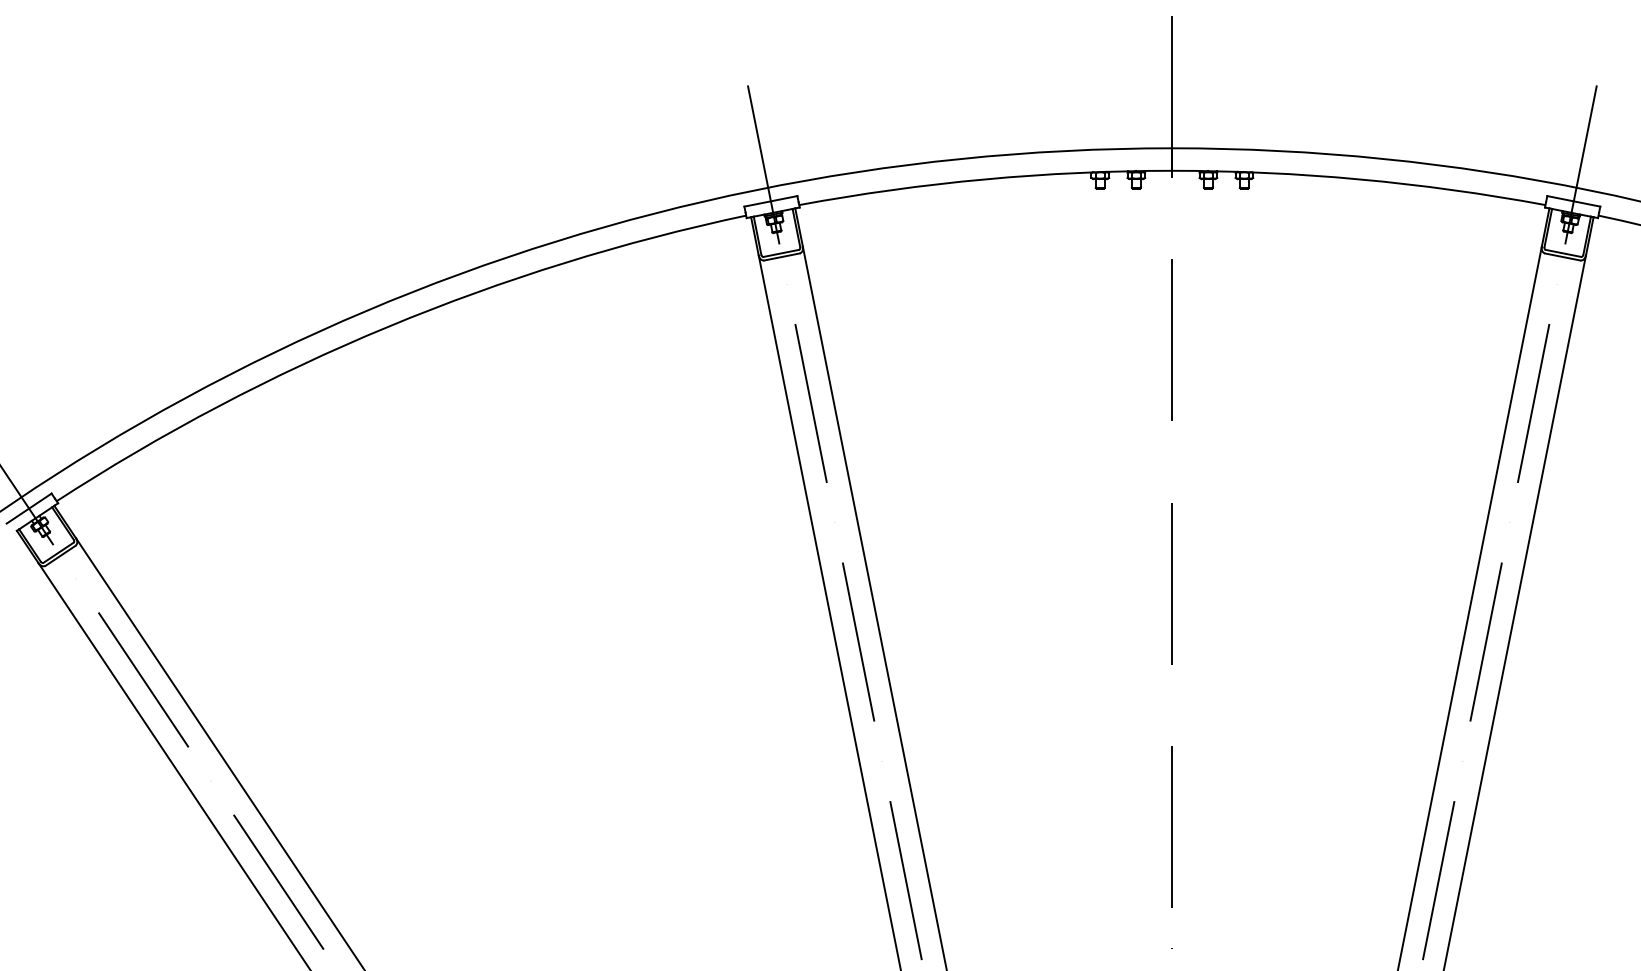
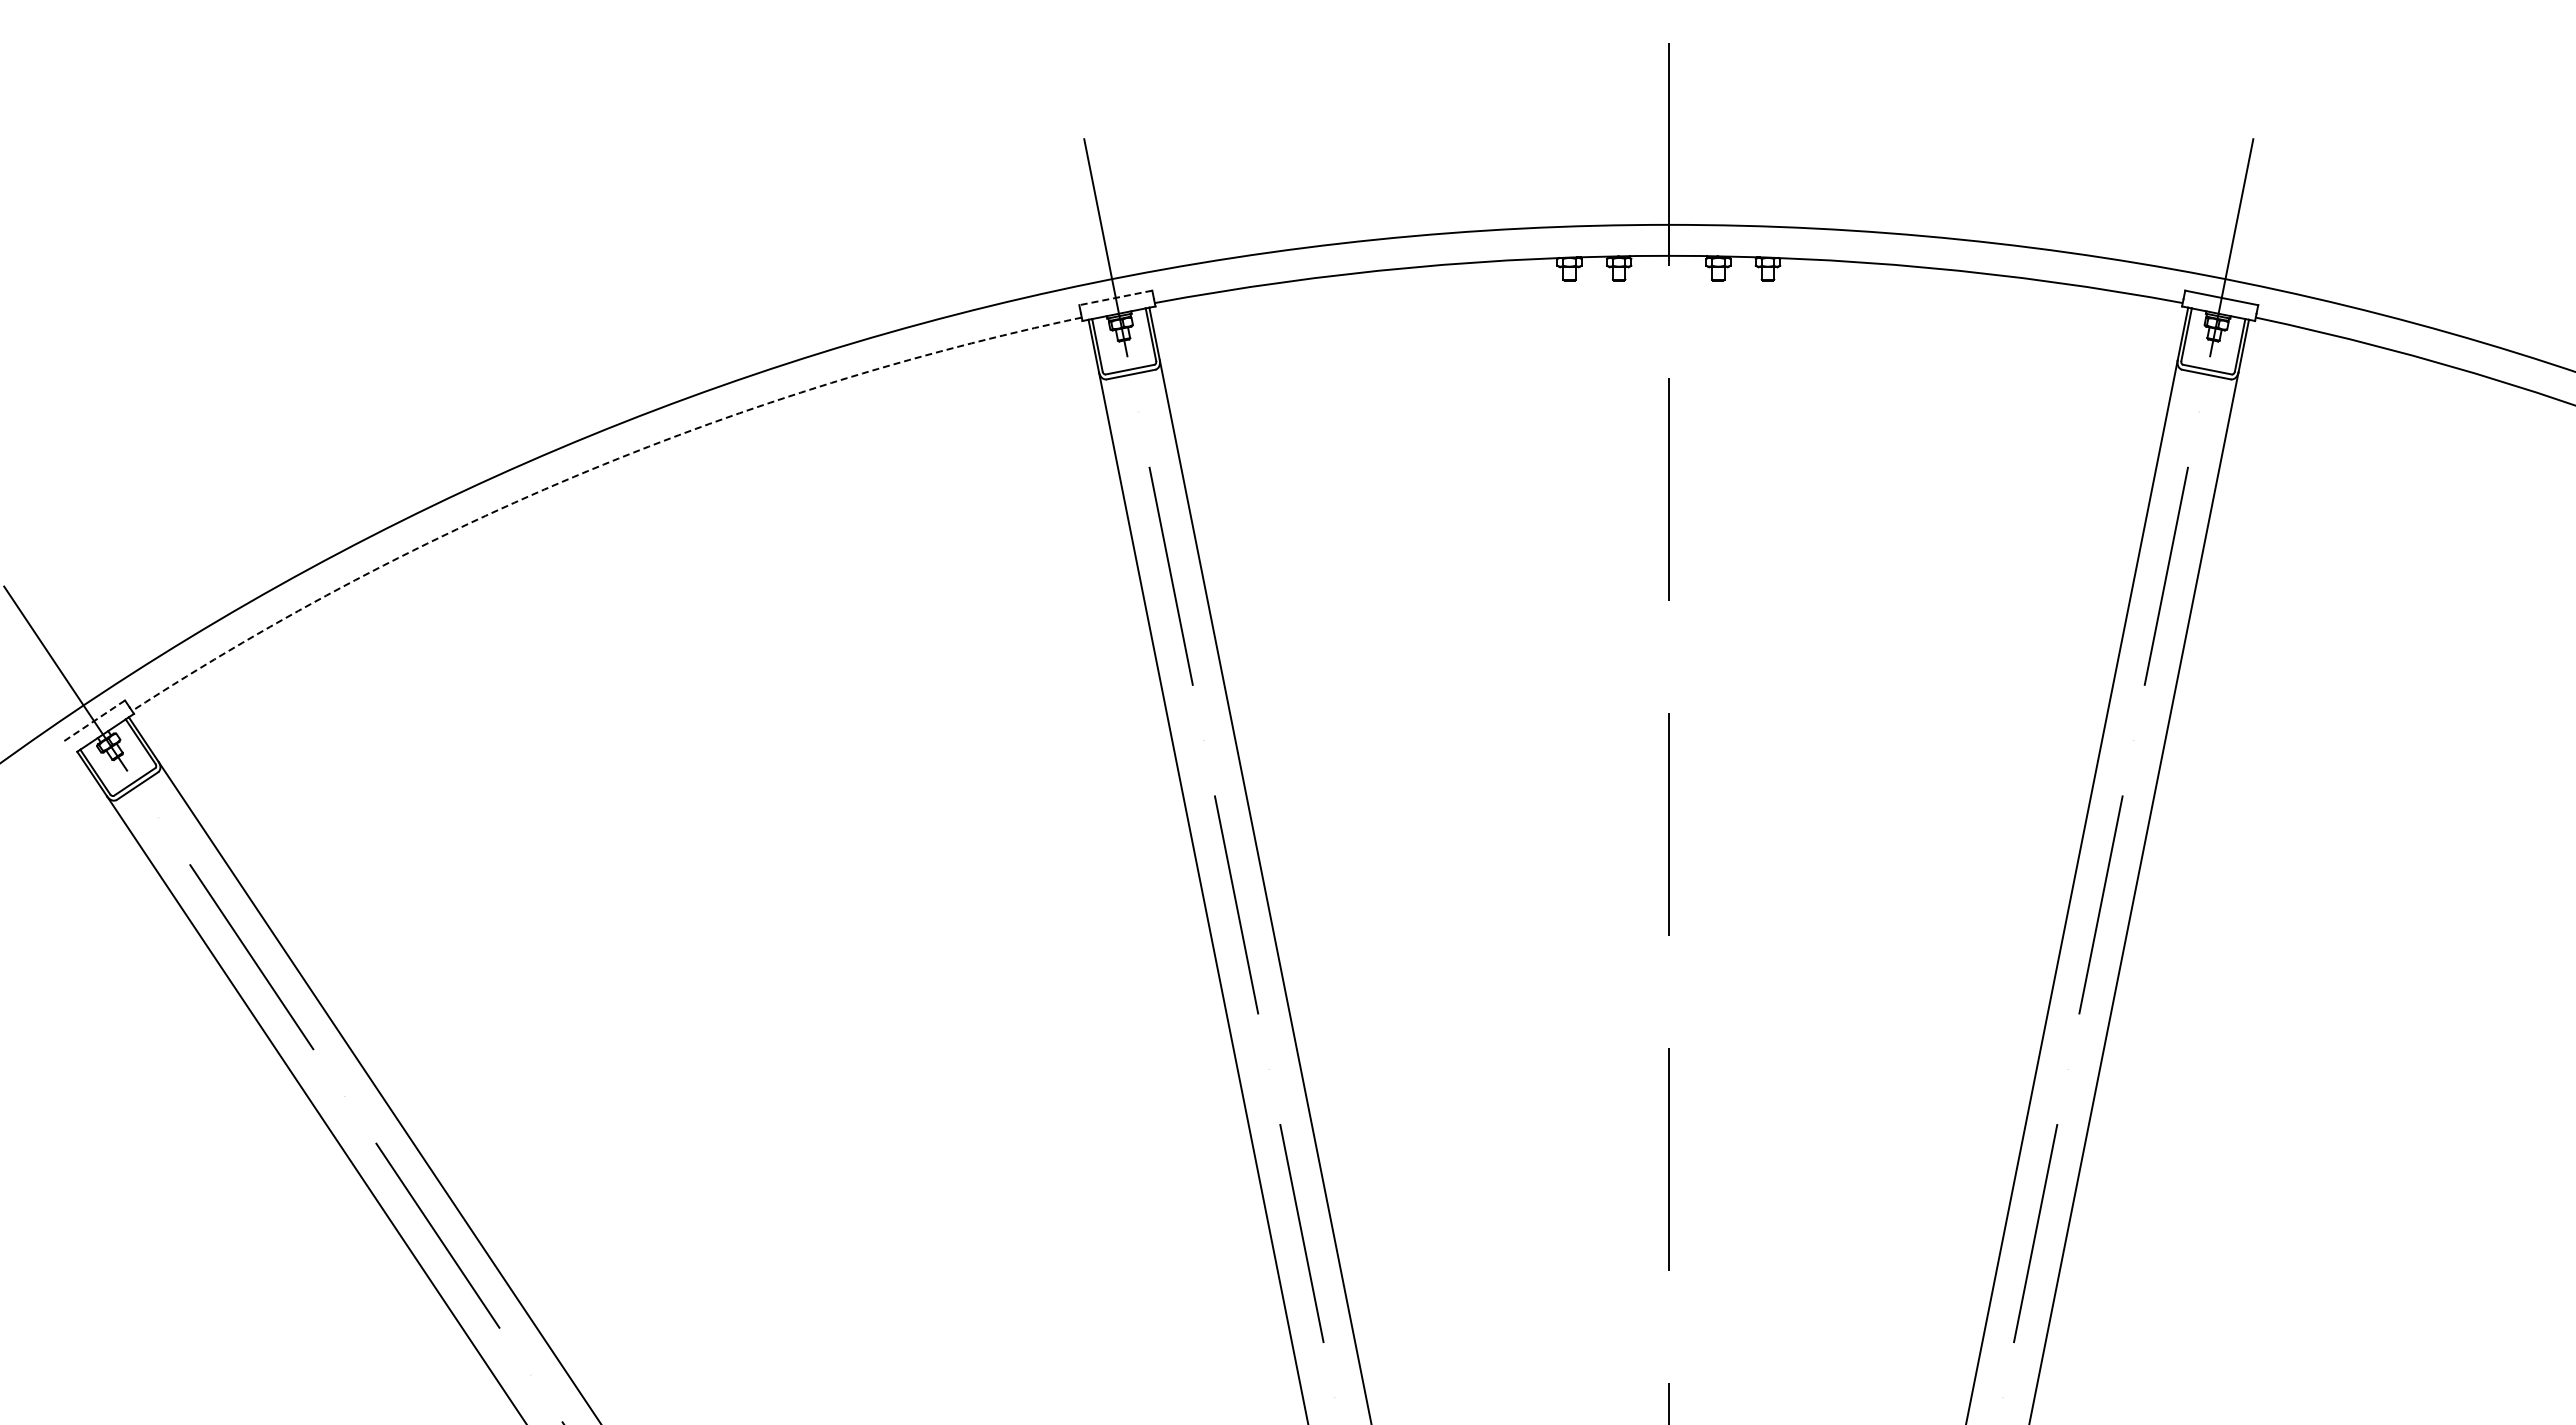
line: (770, 201) -> (1115, 298), solid -> dashed
arc: (388, 326) -> (588, 470), solid -> dashed
line: (28, 508) -> (93, 721), solid -> dashed

